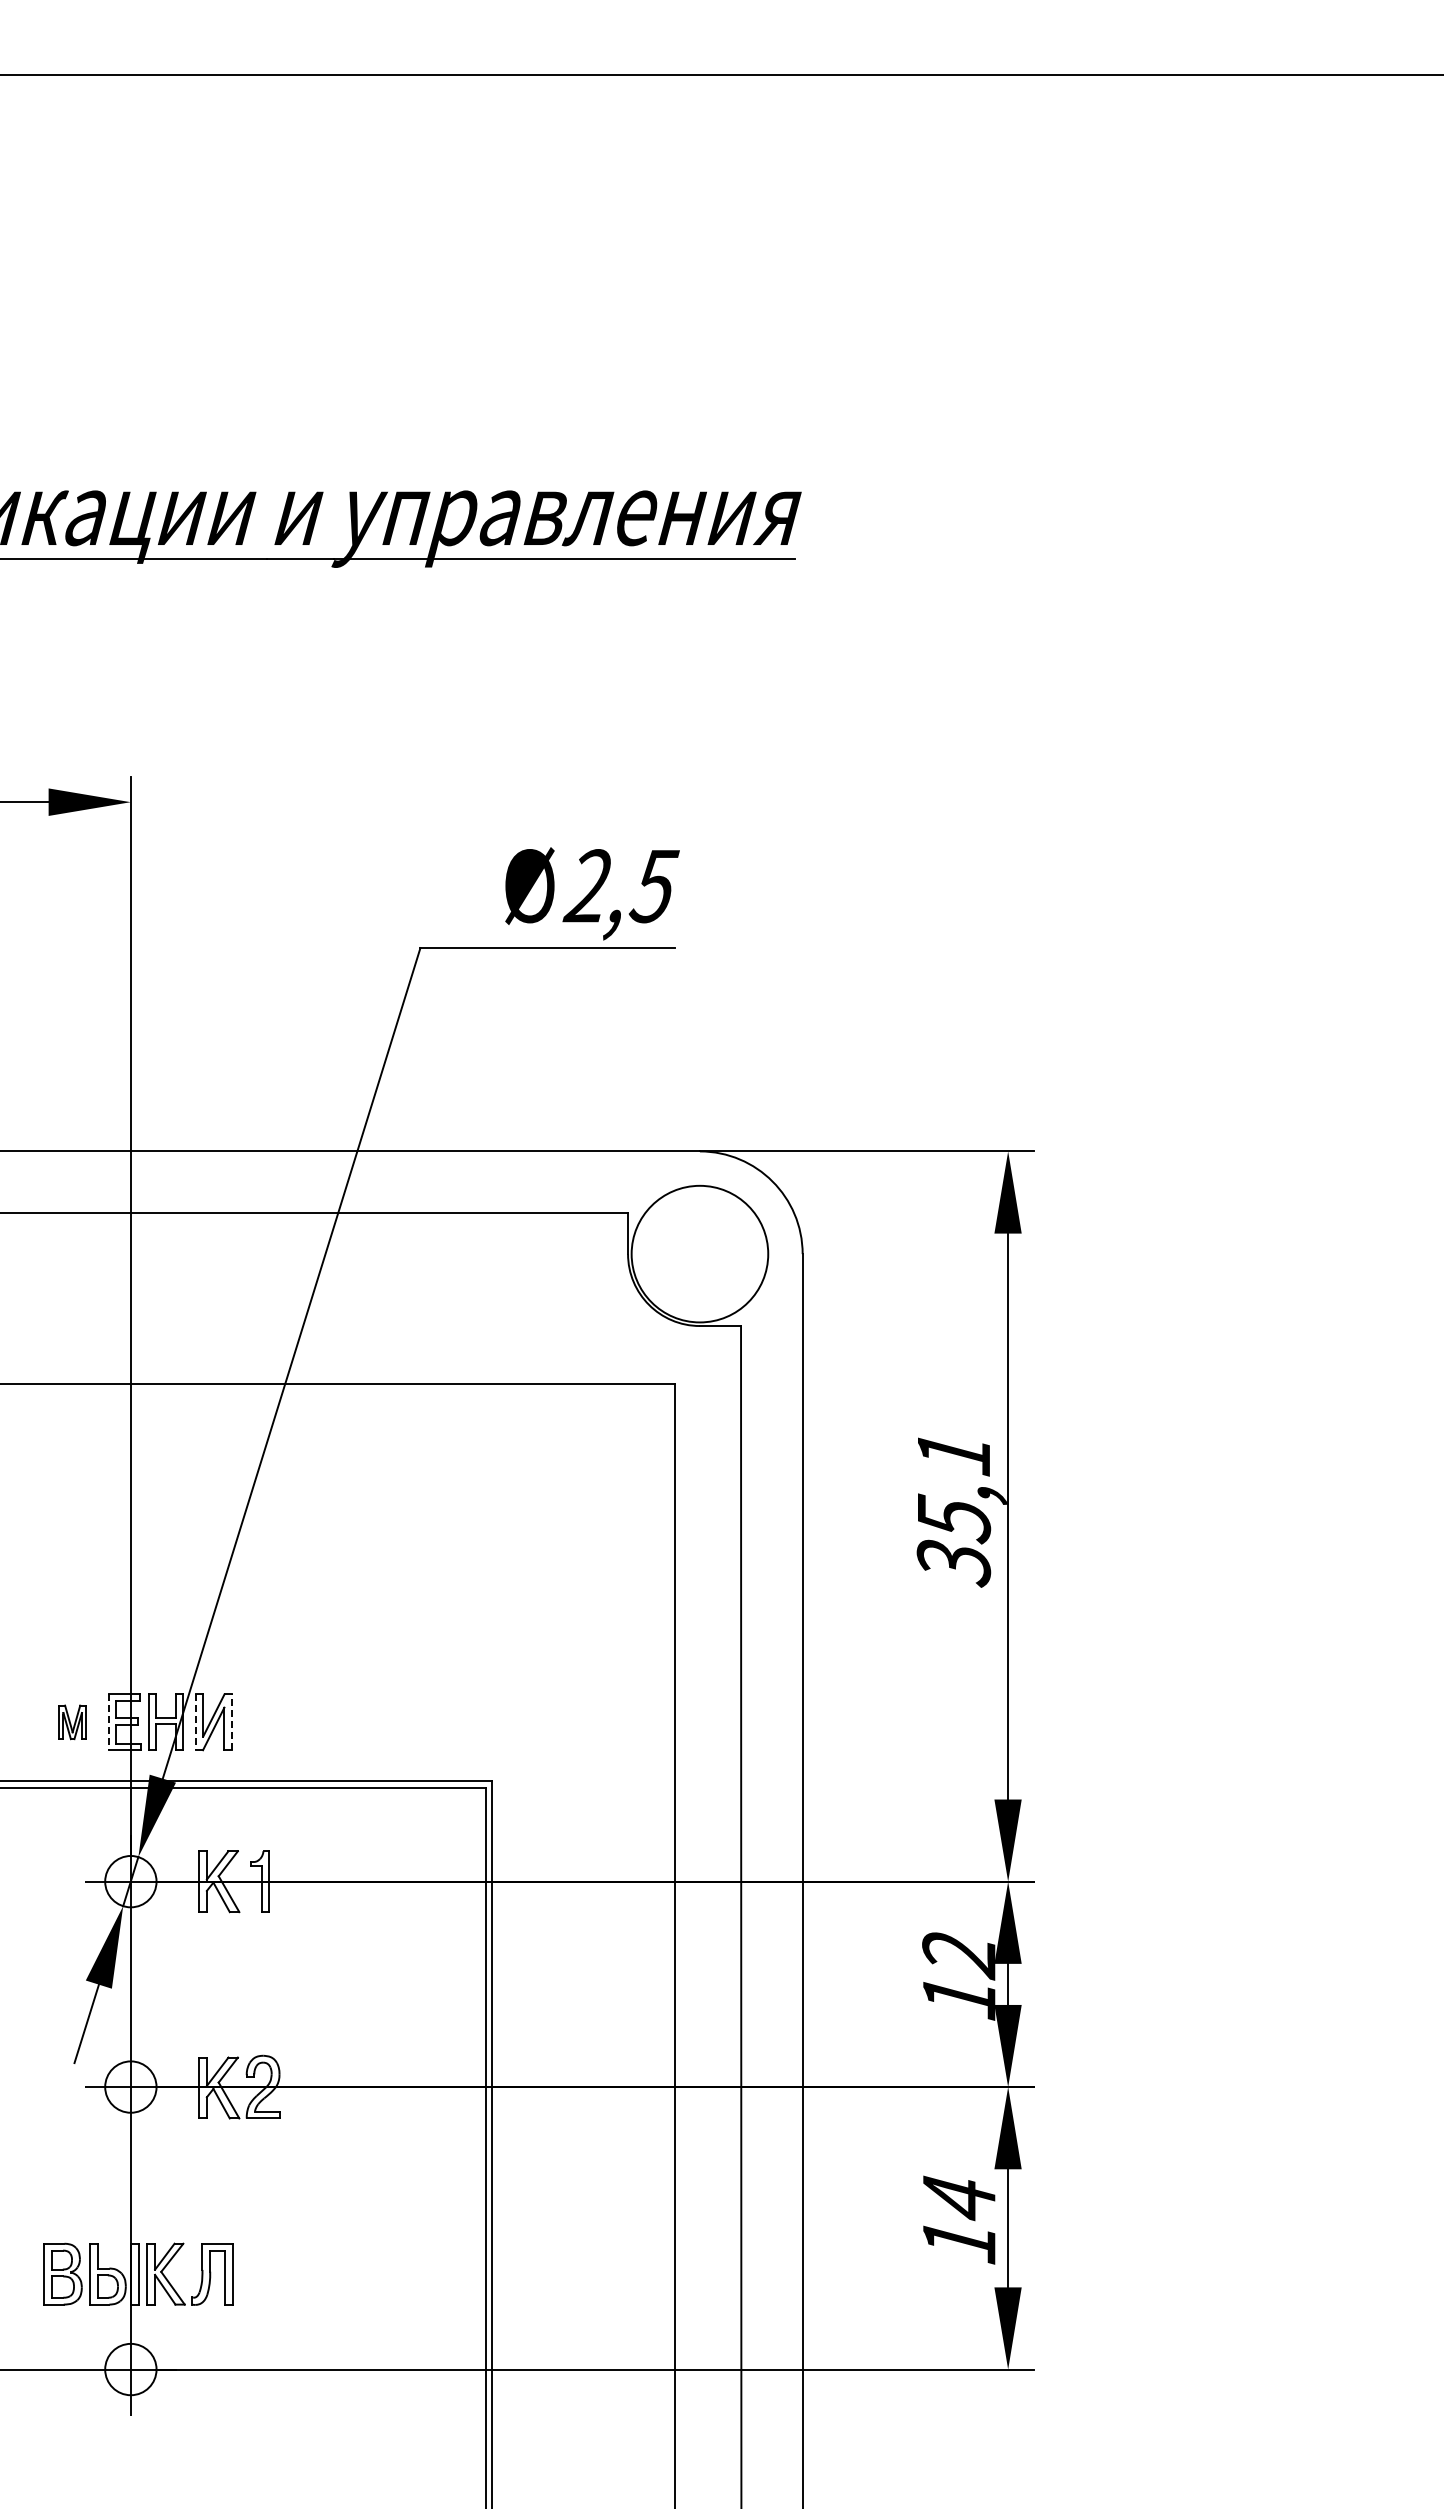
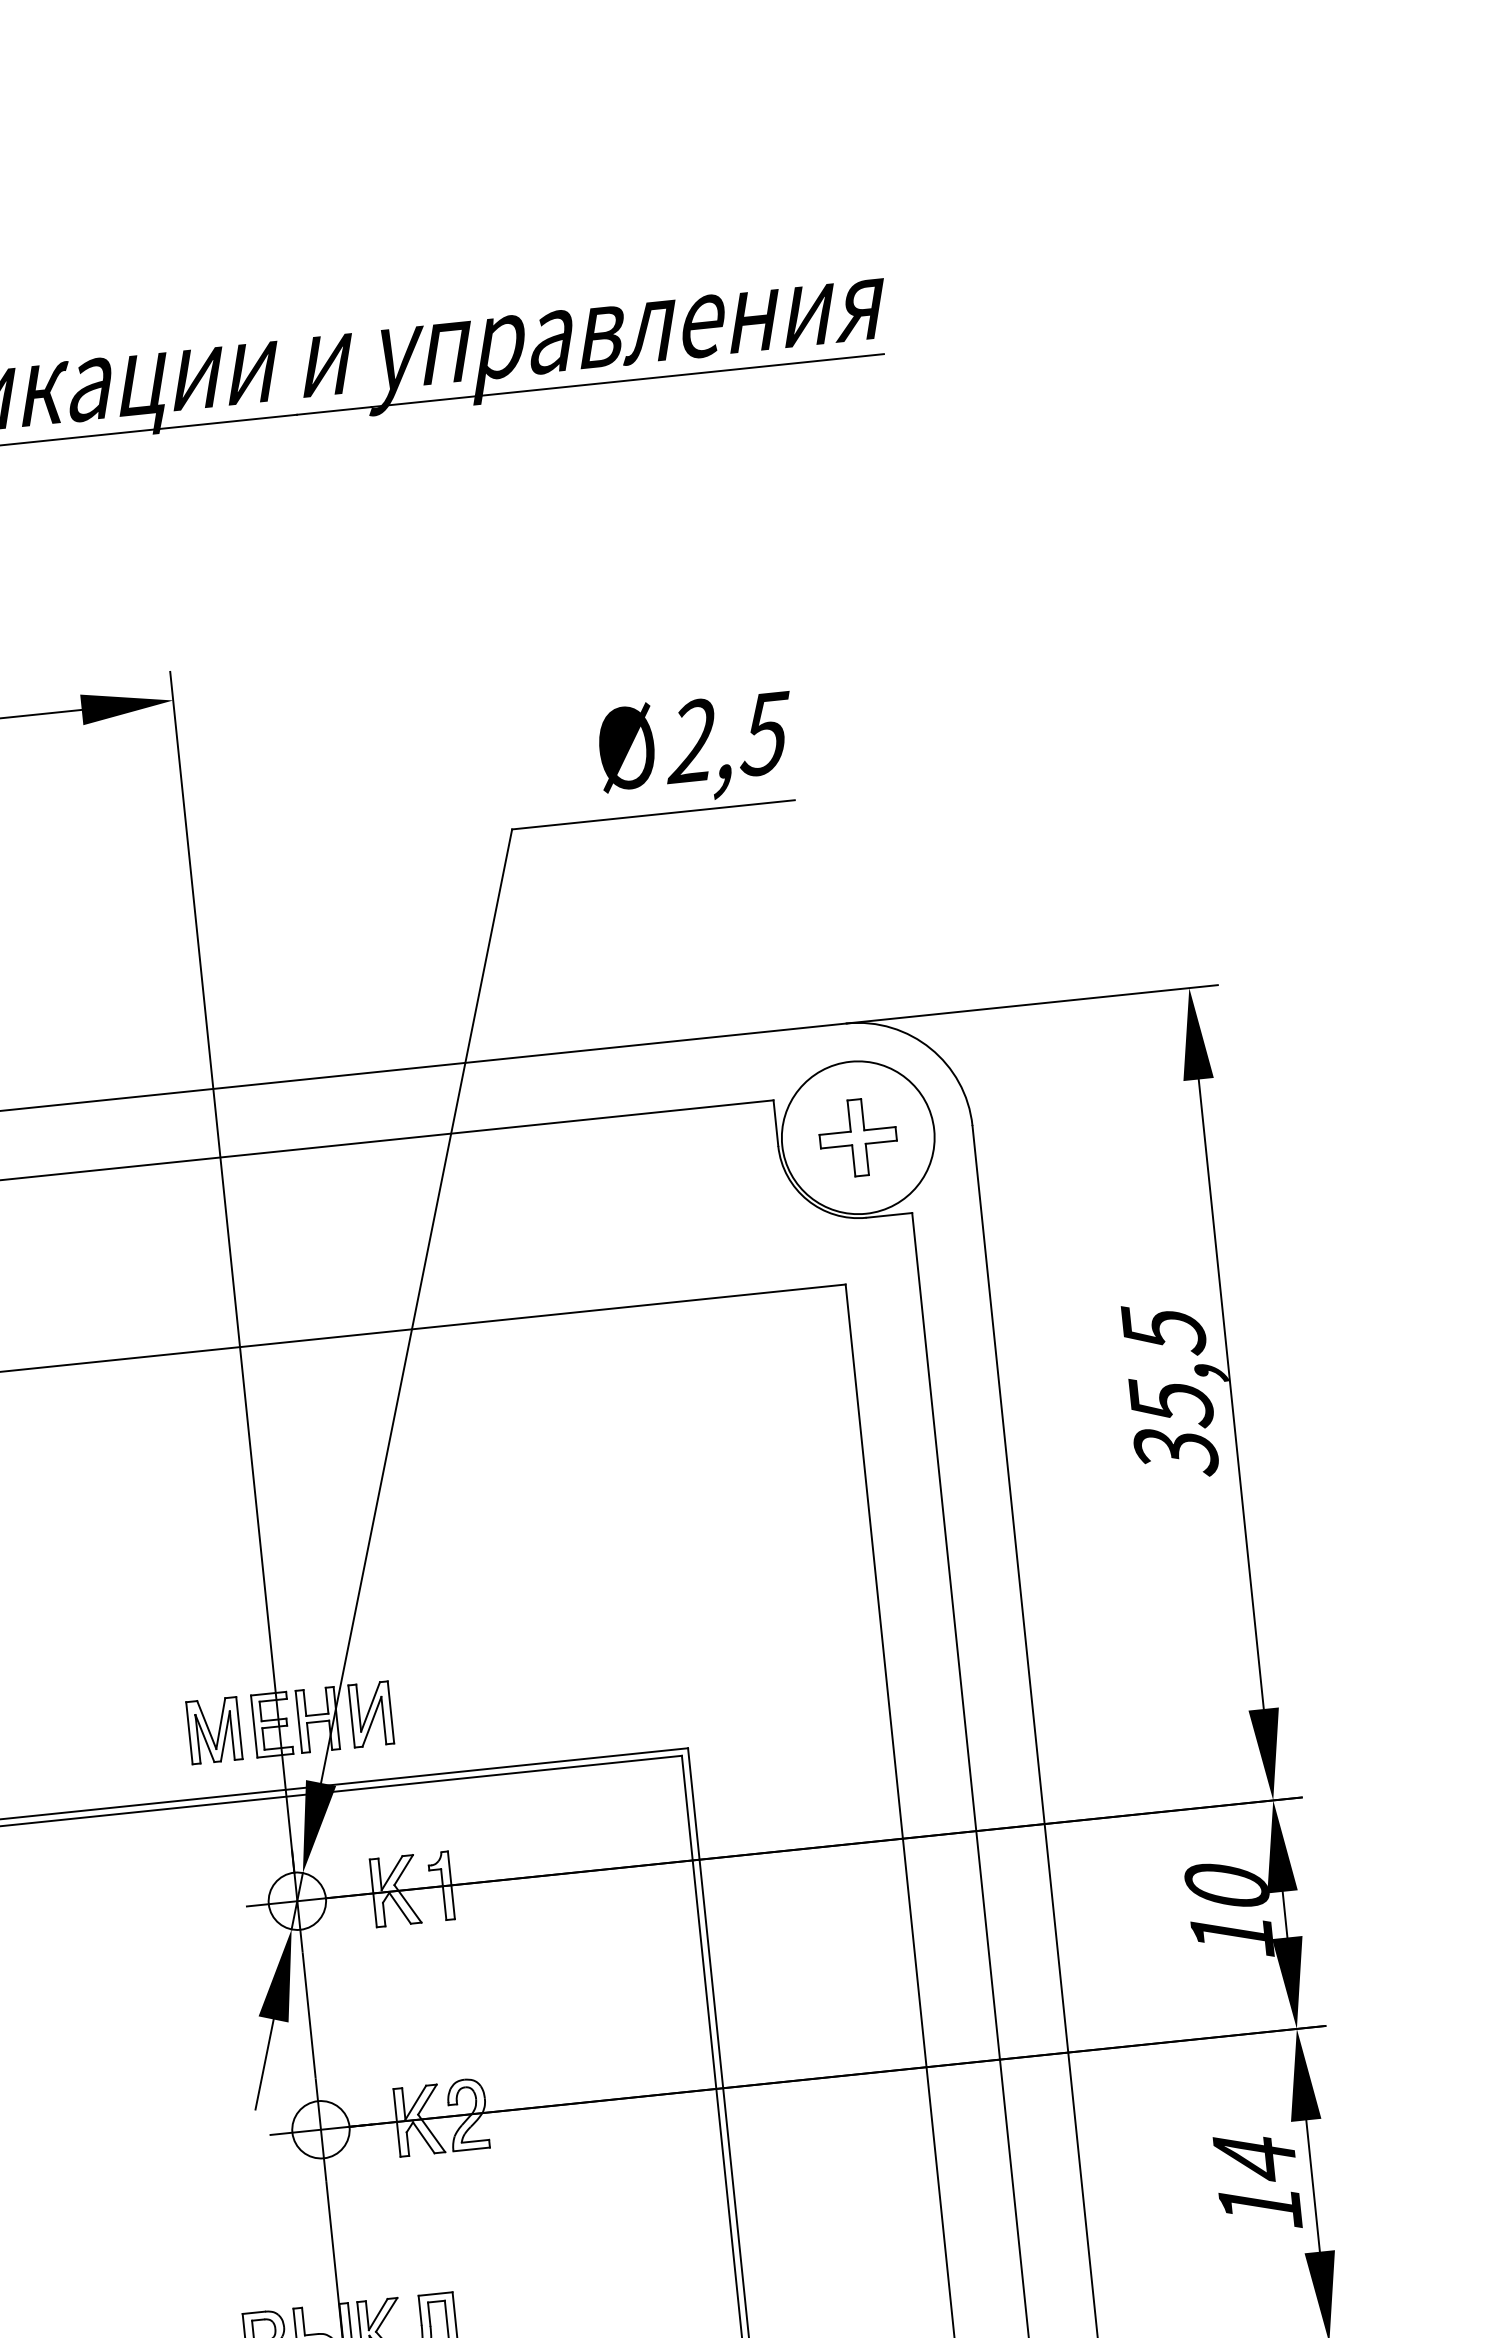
part: (699, 1253) -> (857, 1137), added
text: (954, 1453) -> (1164, 1330), 35,1 -> 35,5
part: (72, 1722) -> (214, 1730), size x1.67
line: (108, 1722) -> (254, 1726), dashed -> solid
line: (196, 1722) -> (352, 1716), dashed -> solid
line: (231, 1722) -> (391, 1712), dashed -> solid
text: (959, 1955) -> (1227, 1888), 12 -> 10

